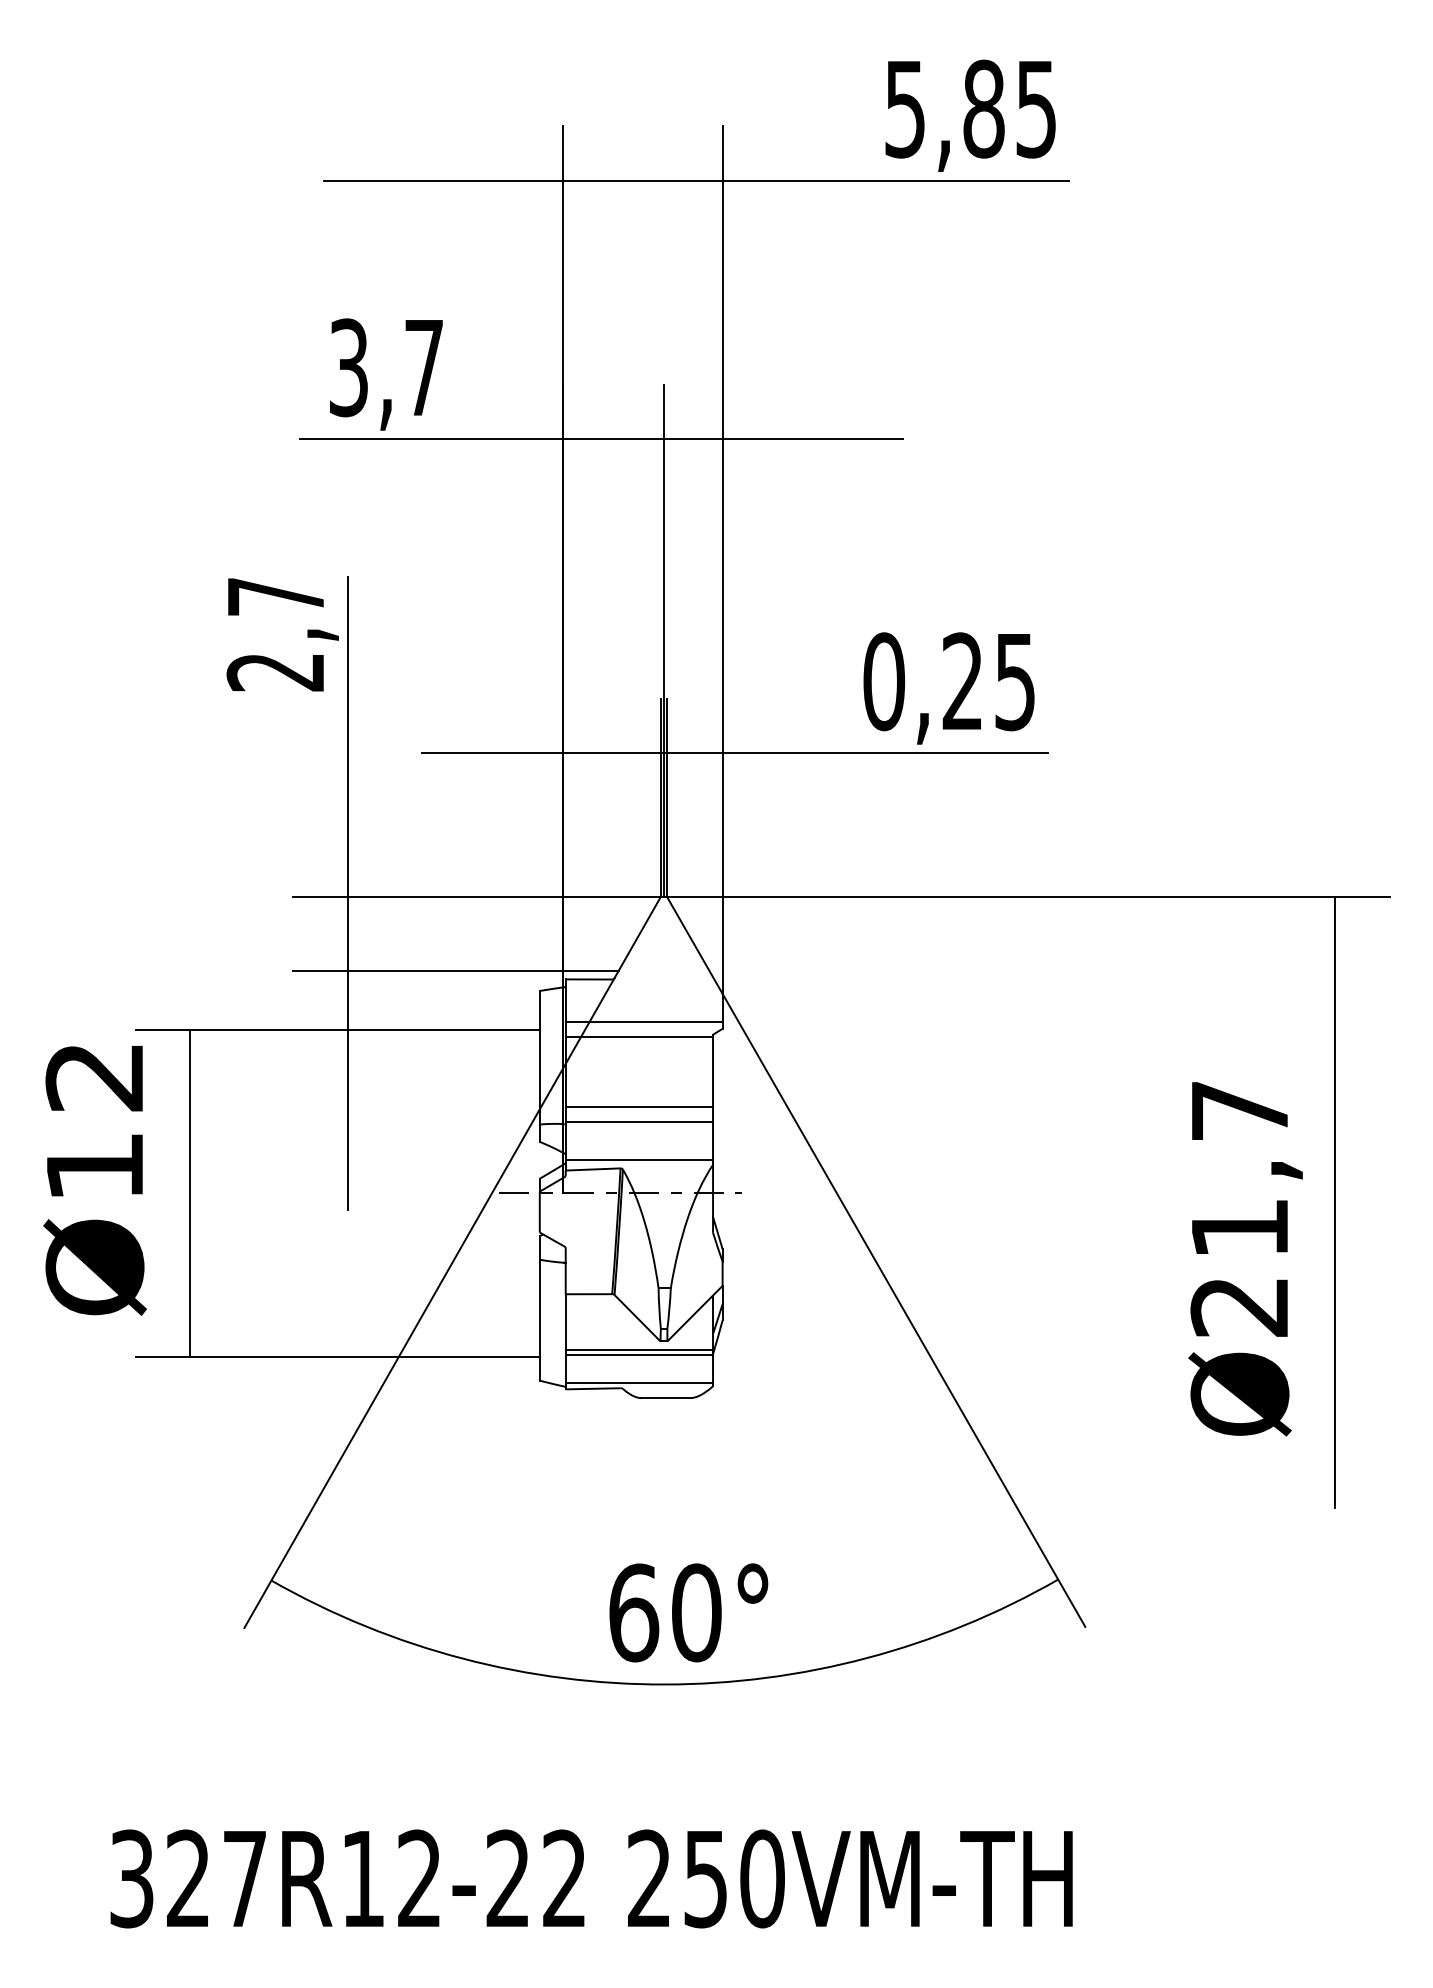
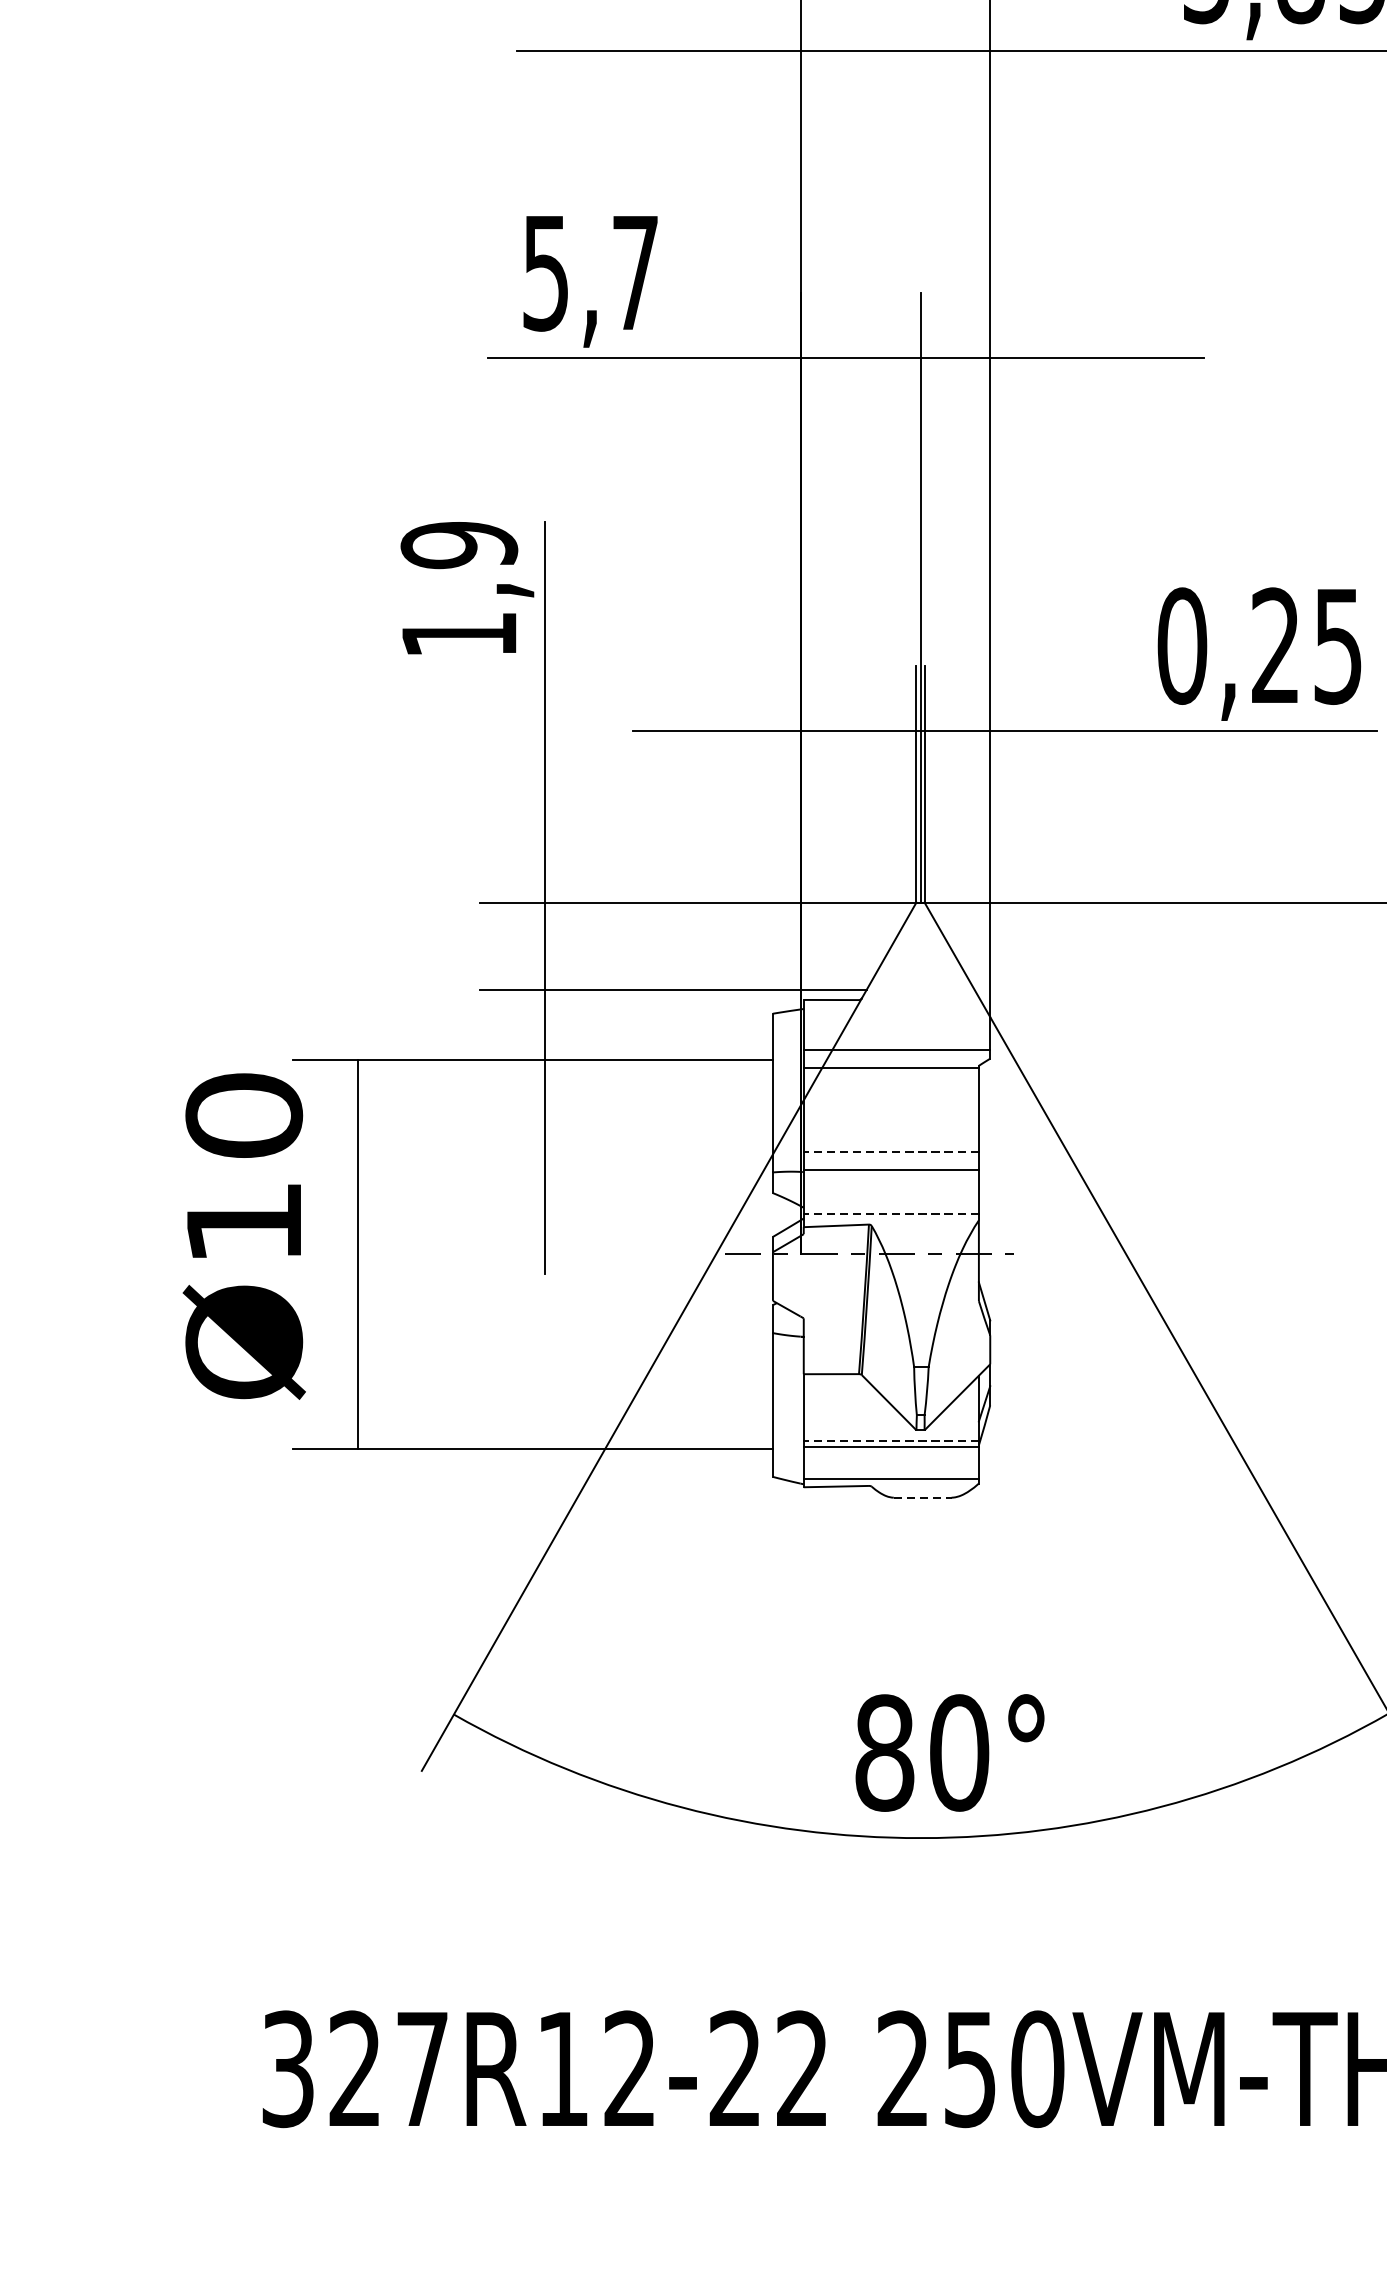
text: (348, 367) -> (545, 272), 3,7 -> 5,7
text: (275, 634) -> (458, 589), 2,7 -> 1,9
text: (94, 1076) -> (243, 1115), Ø12 -> Ø10
line: (639, 1107) -> (891, 1152), solid -> dashed
line: (639, 1159) -> (891, 1214), solid -> dashed
line: (639, 1350) -> (891, 1441), solid -> dashed
line: (666, 1398) -> (923, 1498), solid -> dashed
text: (634, 1612) -> (885, 1752), 60° -> 80°

